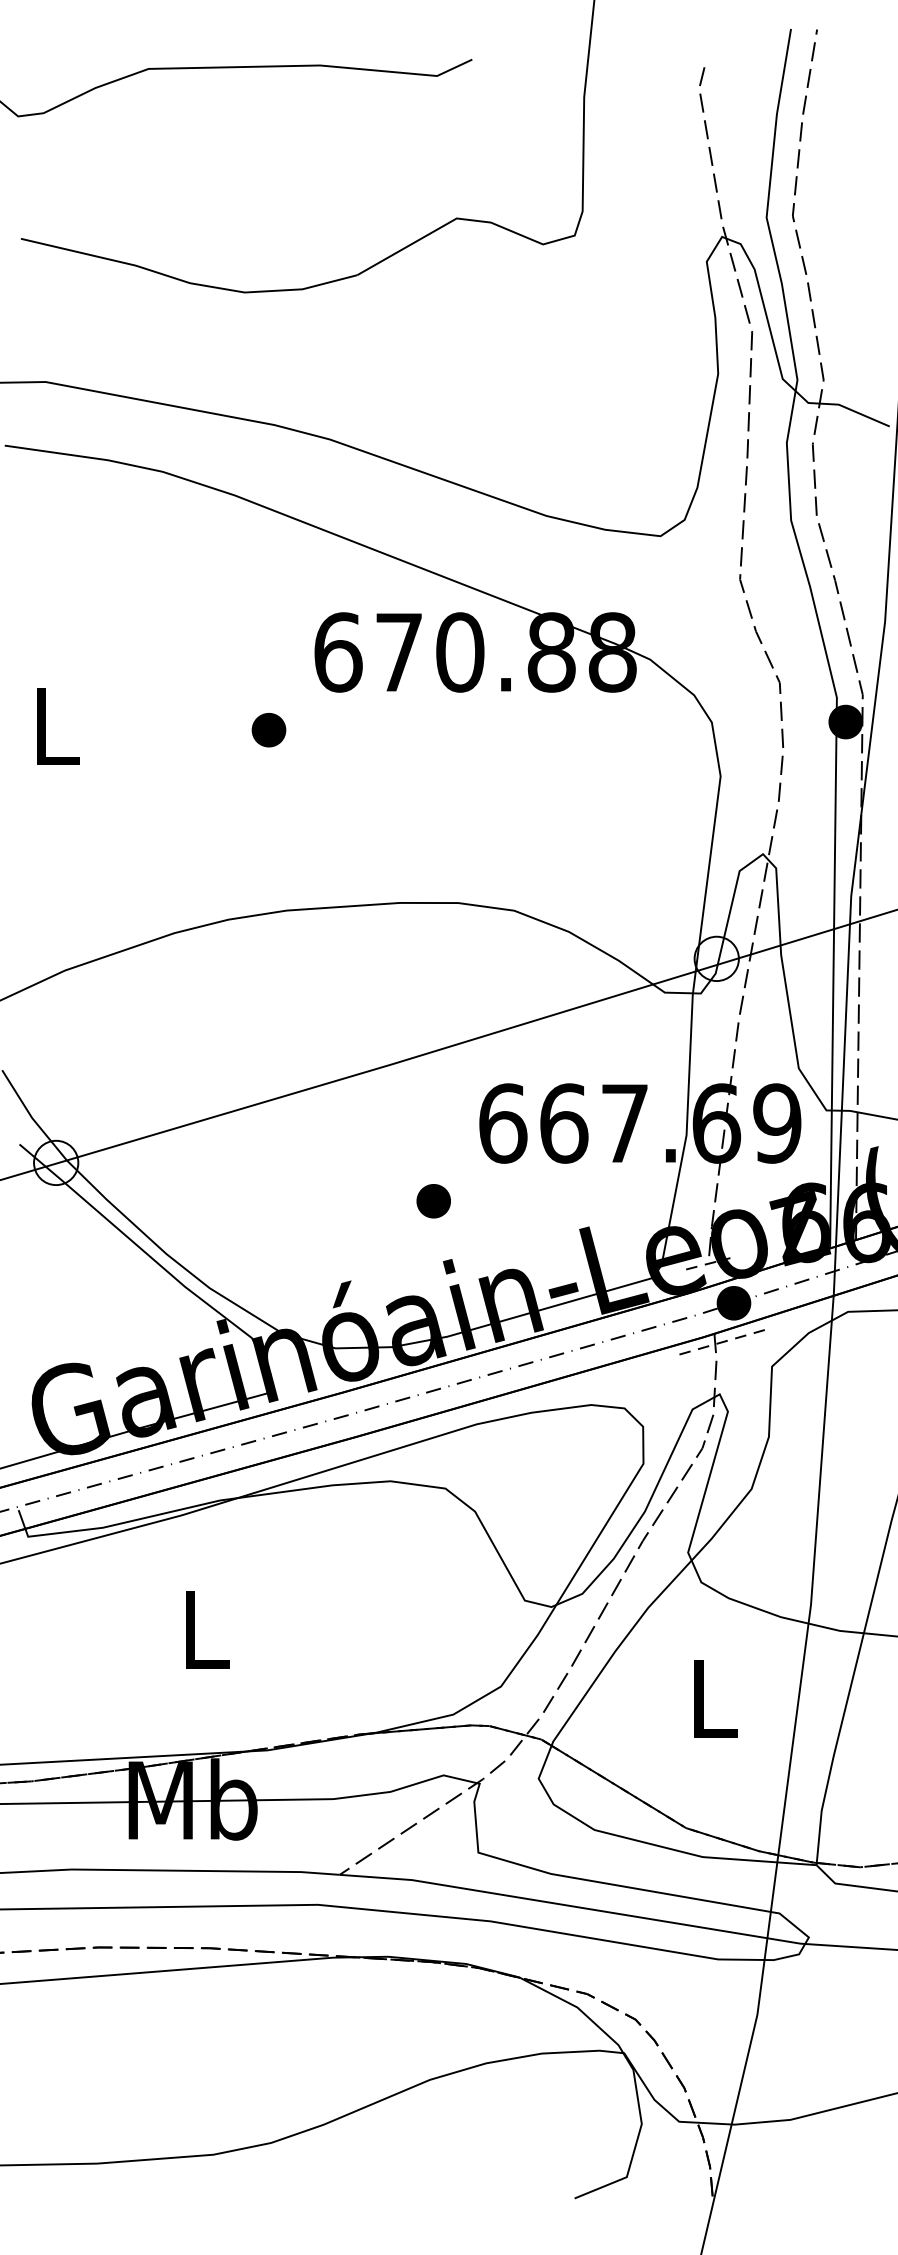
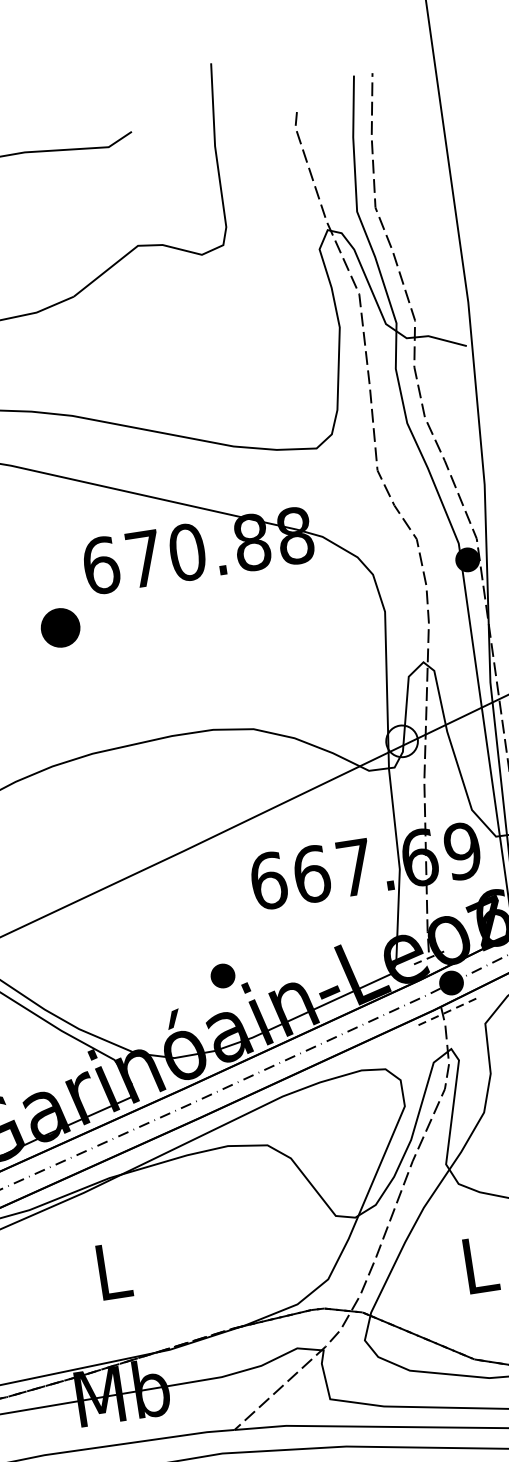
part: (268, 730) -> (60, 628), size x1.6
part: (433, 1201) -> (222, 976), moved

